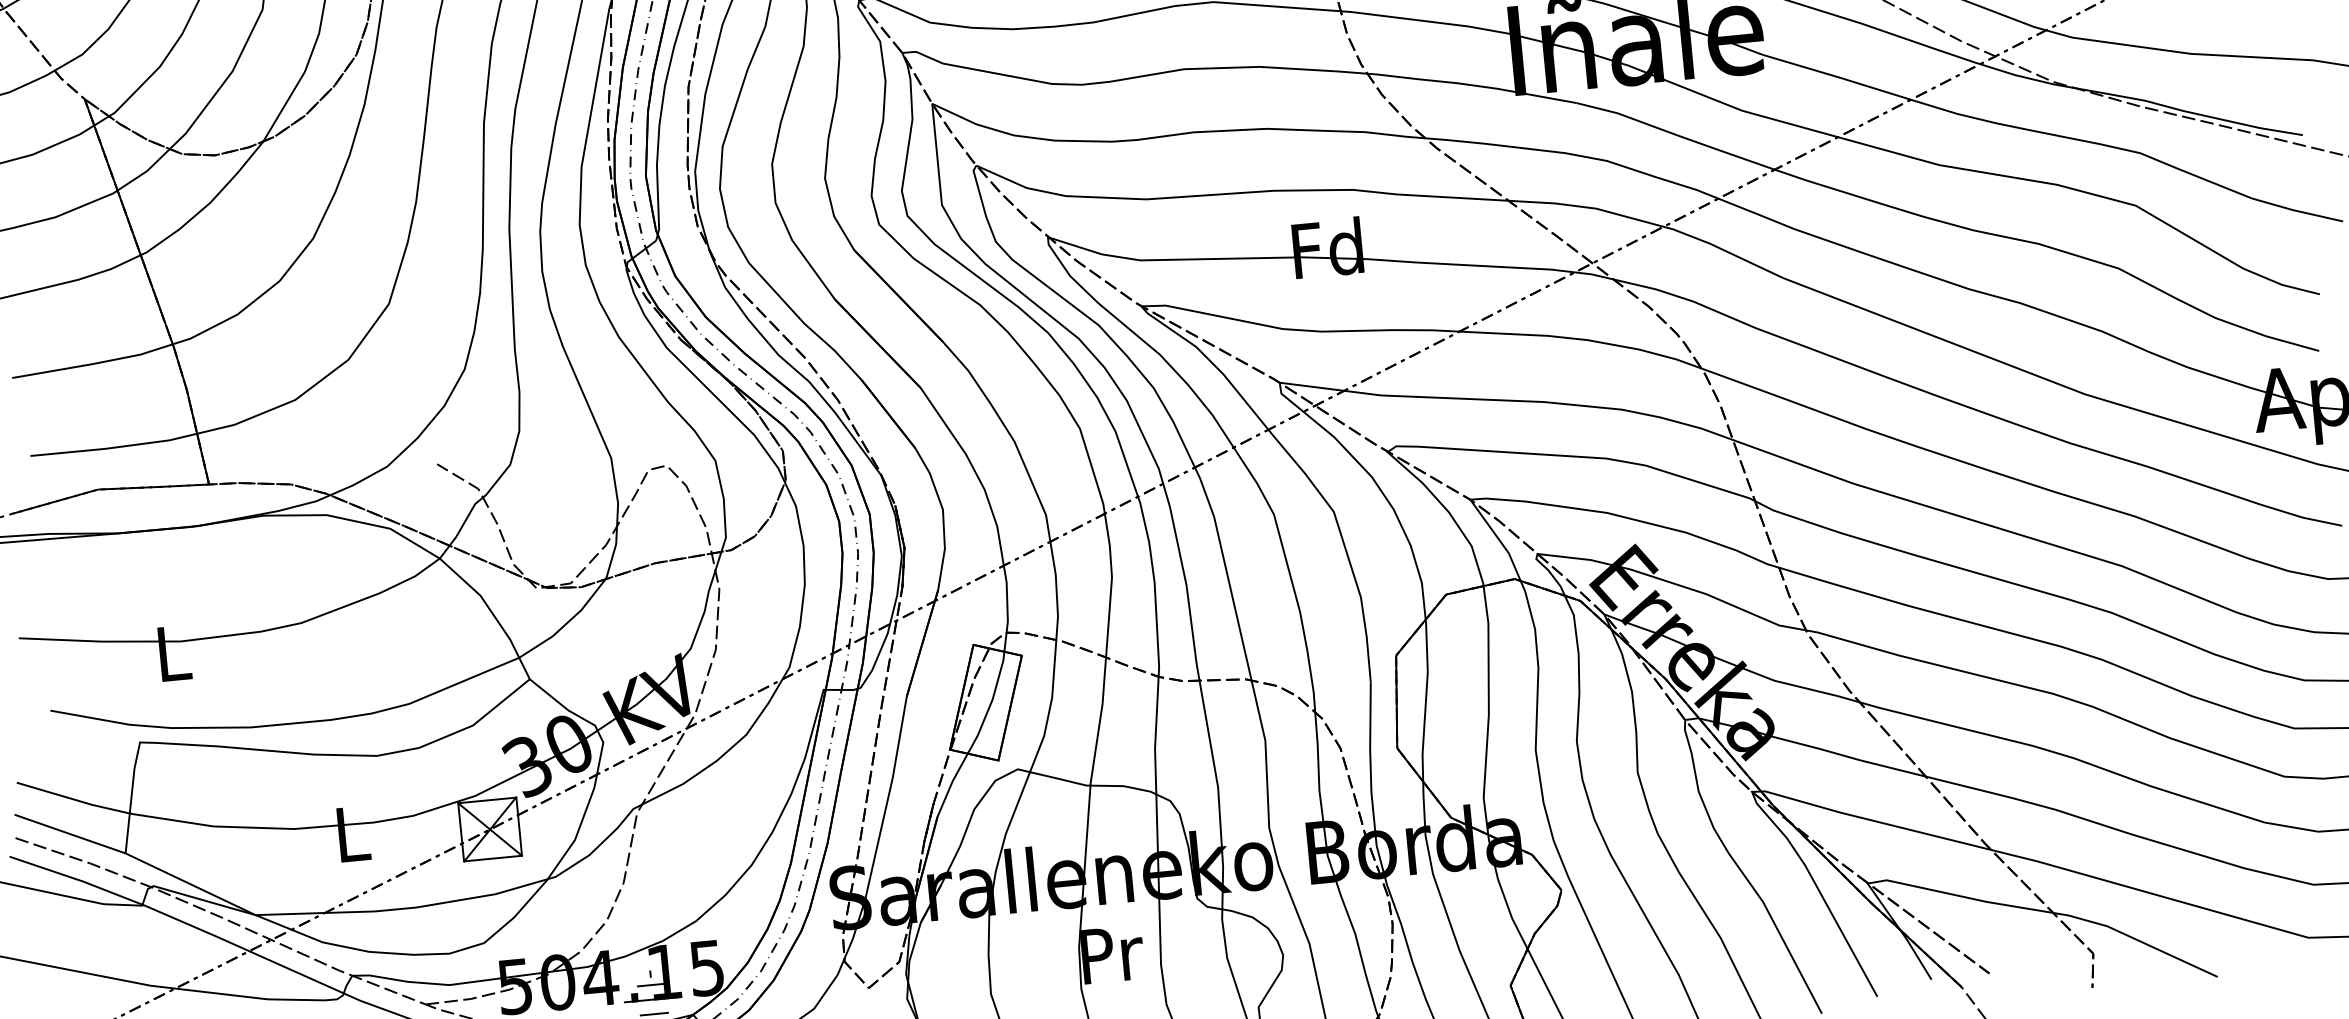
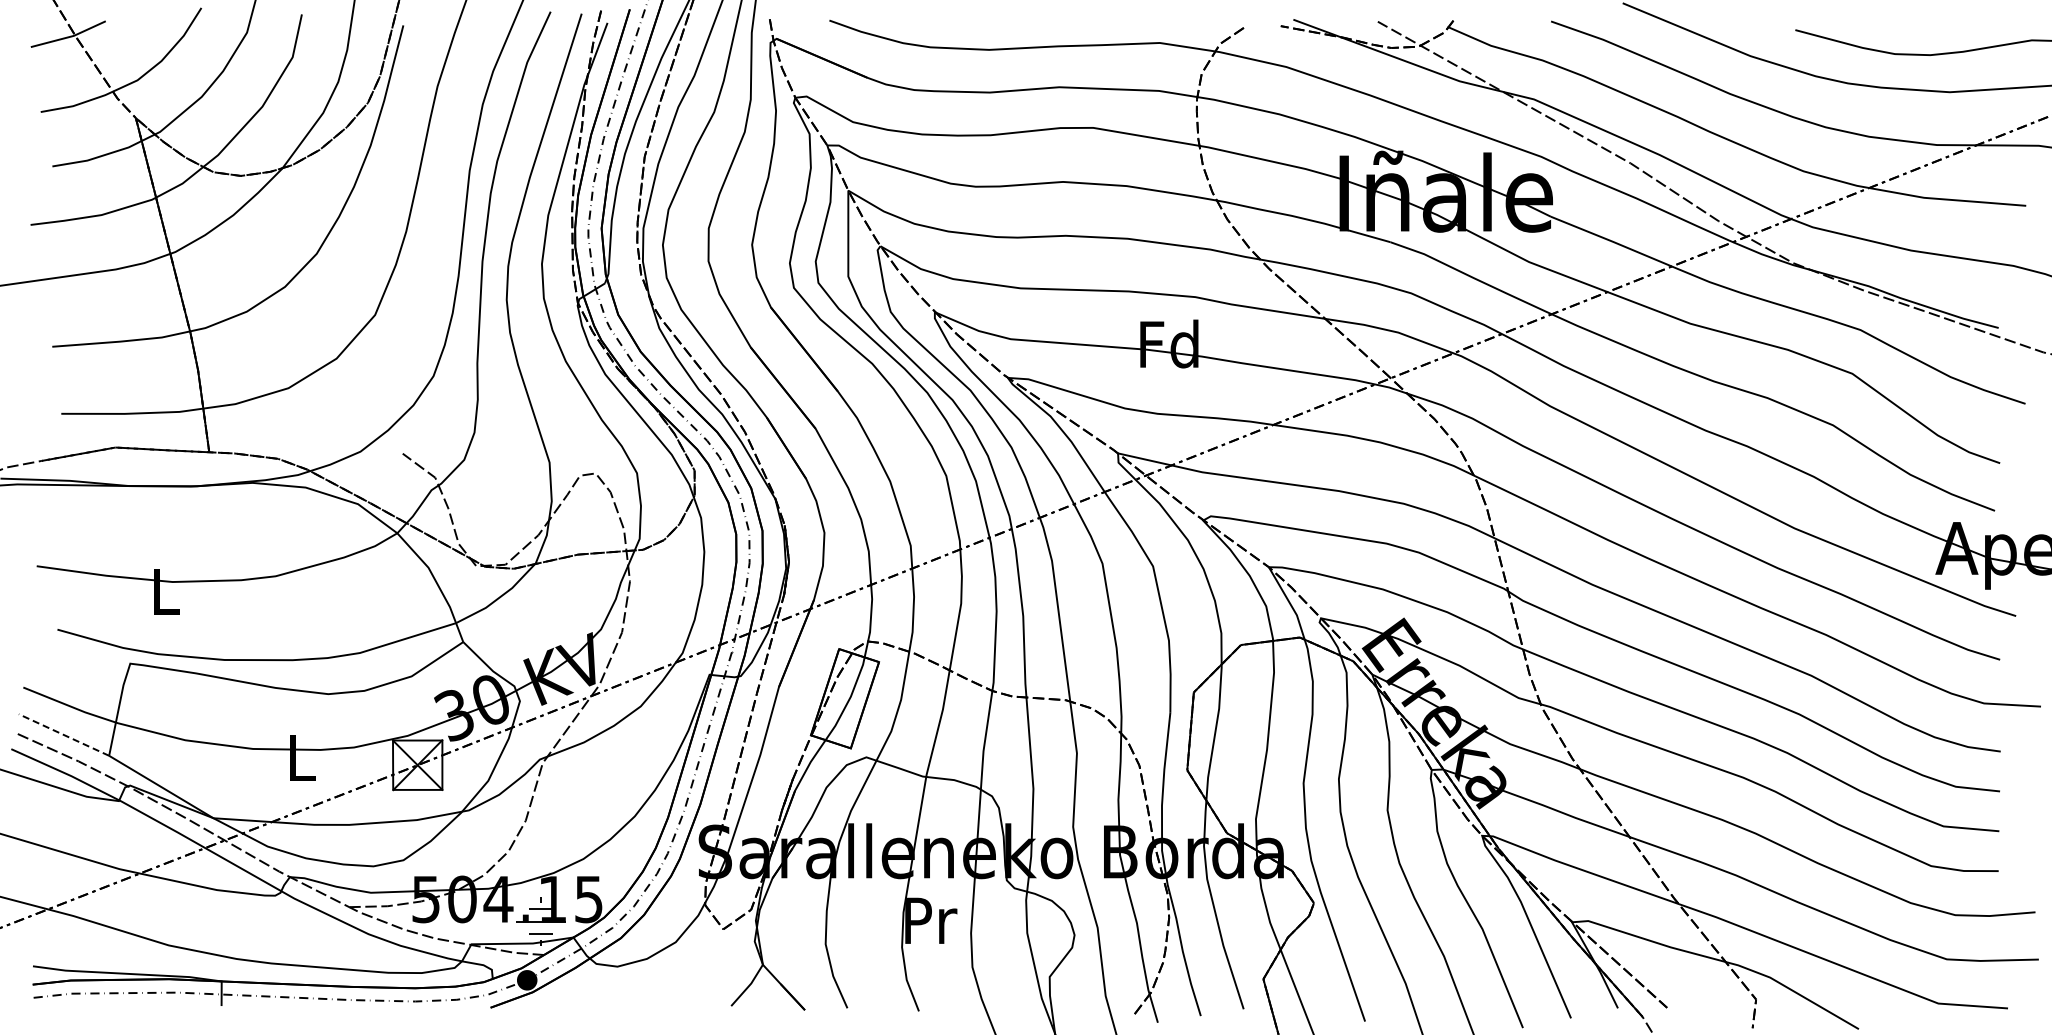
line: (70, 834) -> (64, 735), solid -> dashed

